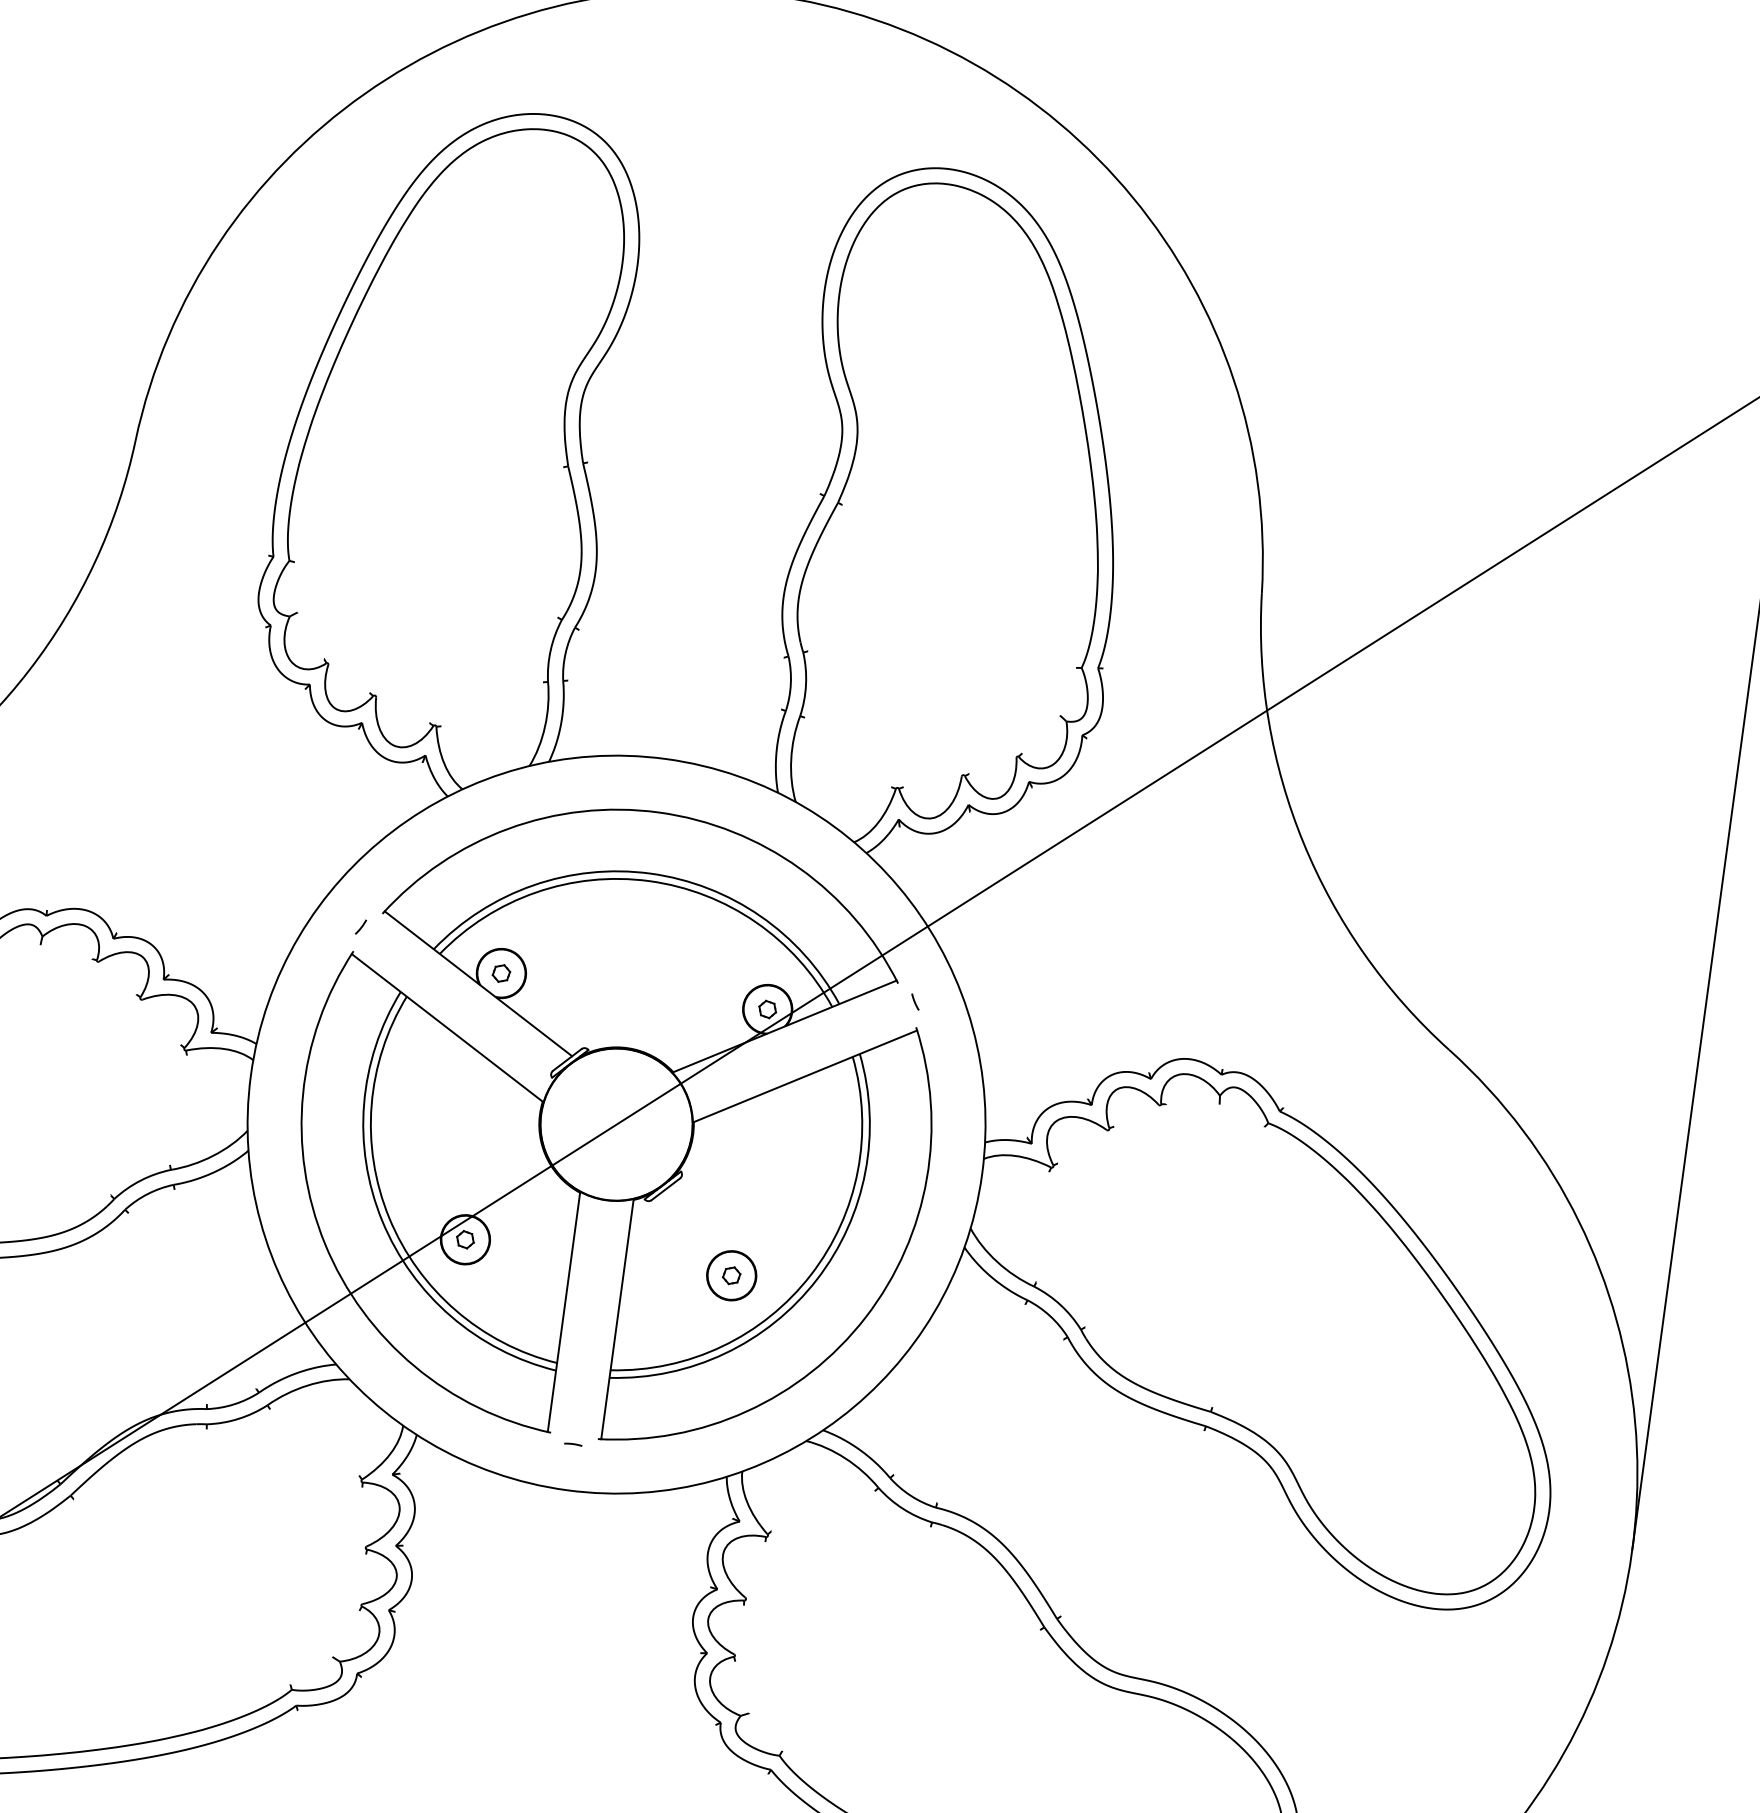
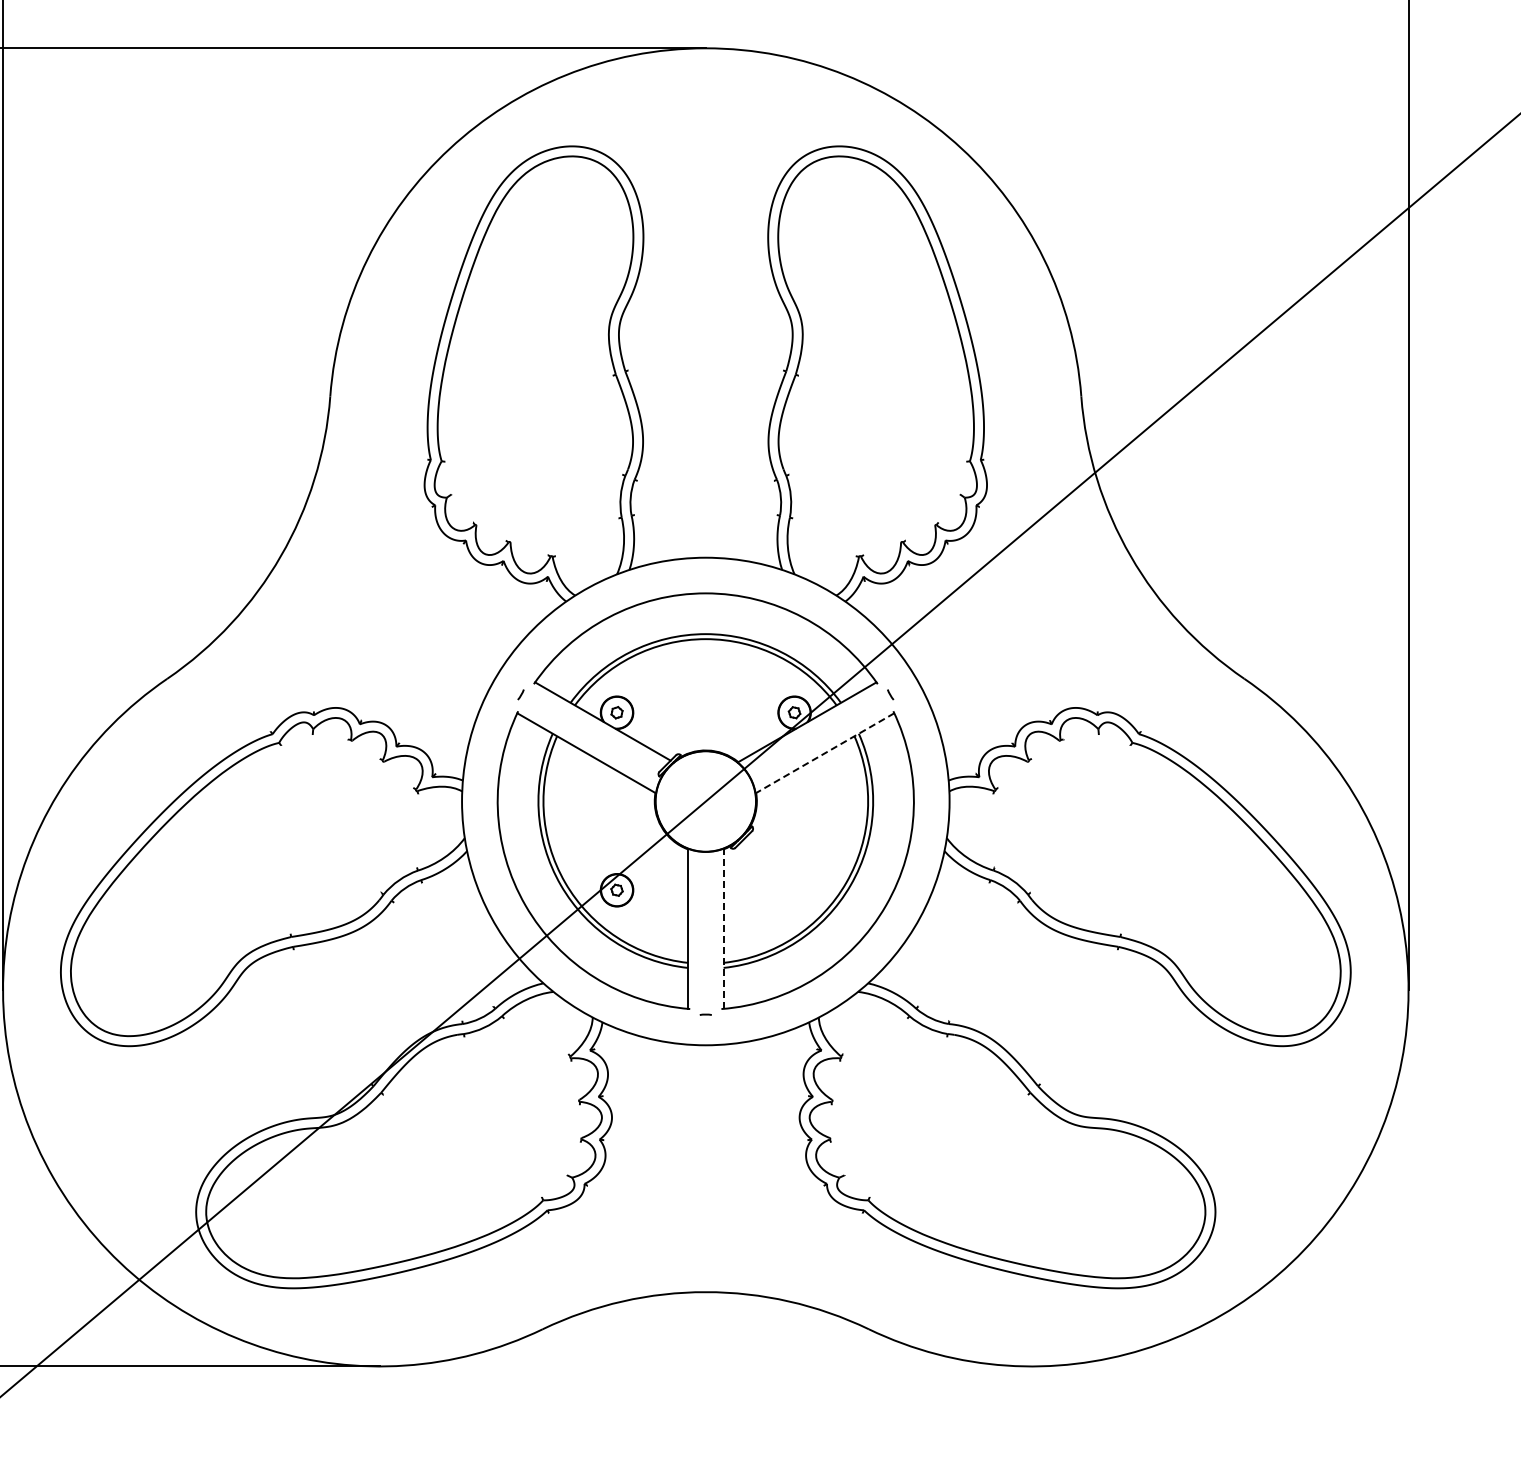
line: (804, 1076) -> (824, 753), solid -> dashed
part: (731, 1276) -> (794, 890), removed
line: (617, 1318) -> (723, 928), solid -> dashed

